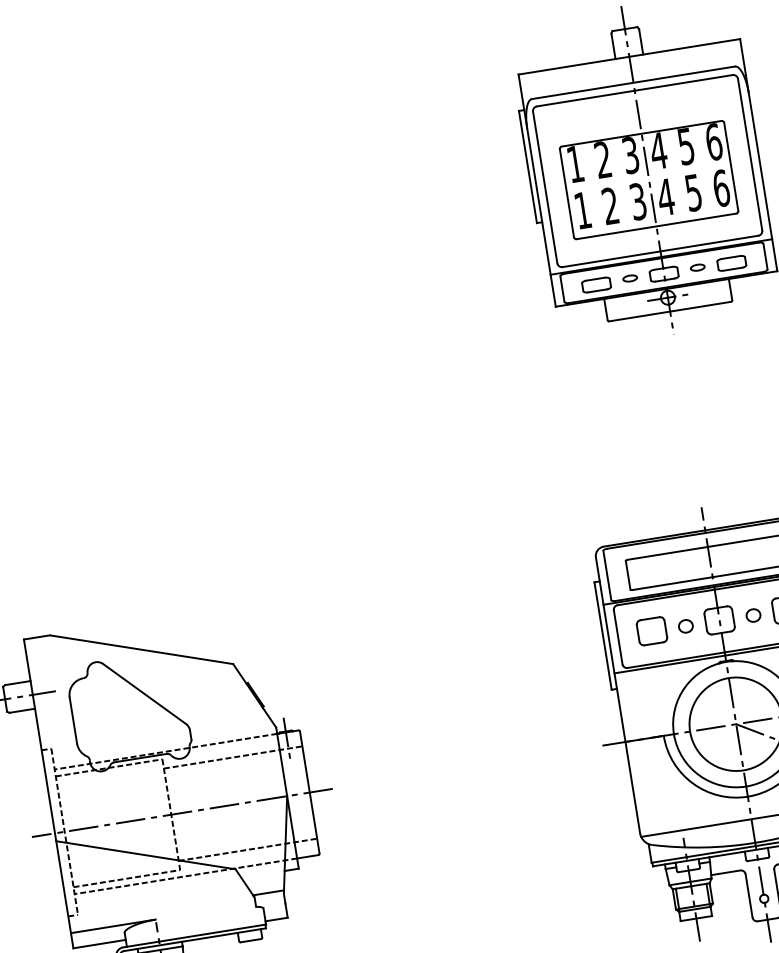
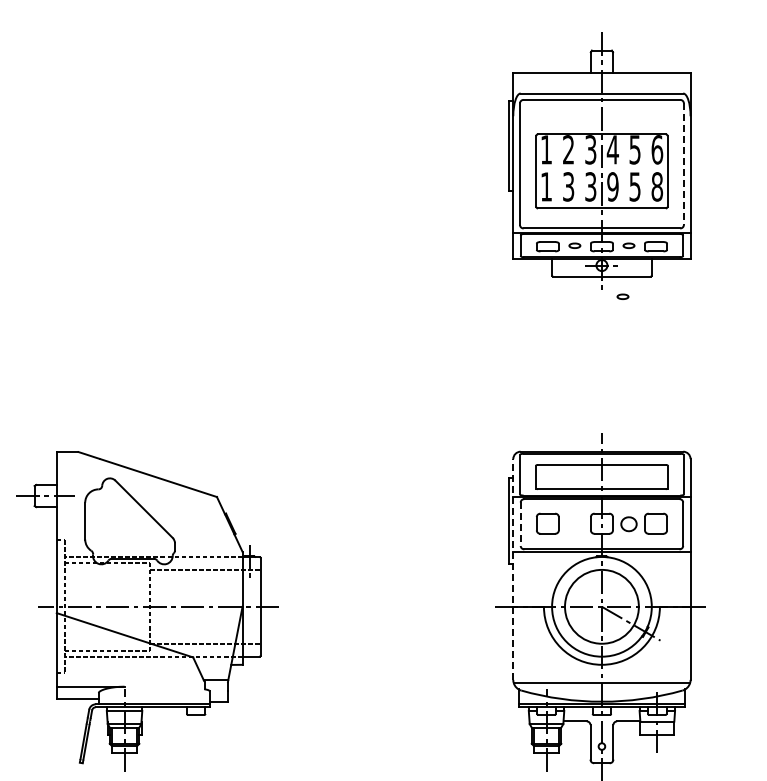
line: (749, 155) -> (683, 164), solid -> dashed
text: (721, 187) -> (657, 186), 6 -> 8
text: (665, 196) -> (612, 186), 4 -> 9
text: (610, 205) -> (568, 186), 2 -> 3
part: (699, 332) -> (622, 296), added
part: (752, 614) -> (628, 523), size x1.4
part: (685, 625) -> (574, 523), removed
line: (618, 637) -> (520, 524), solid -> dashed
line: (618, 695) -> (513, 569), solid -> dashed

